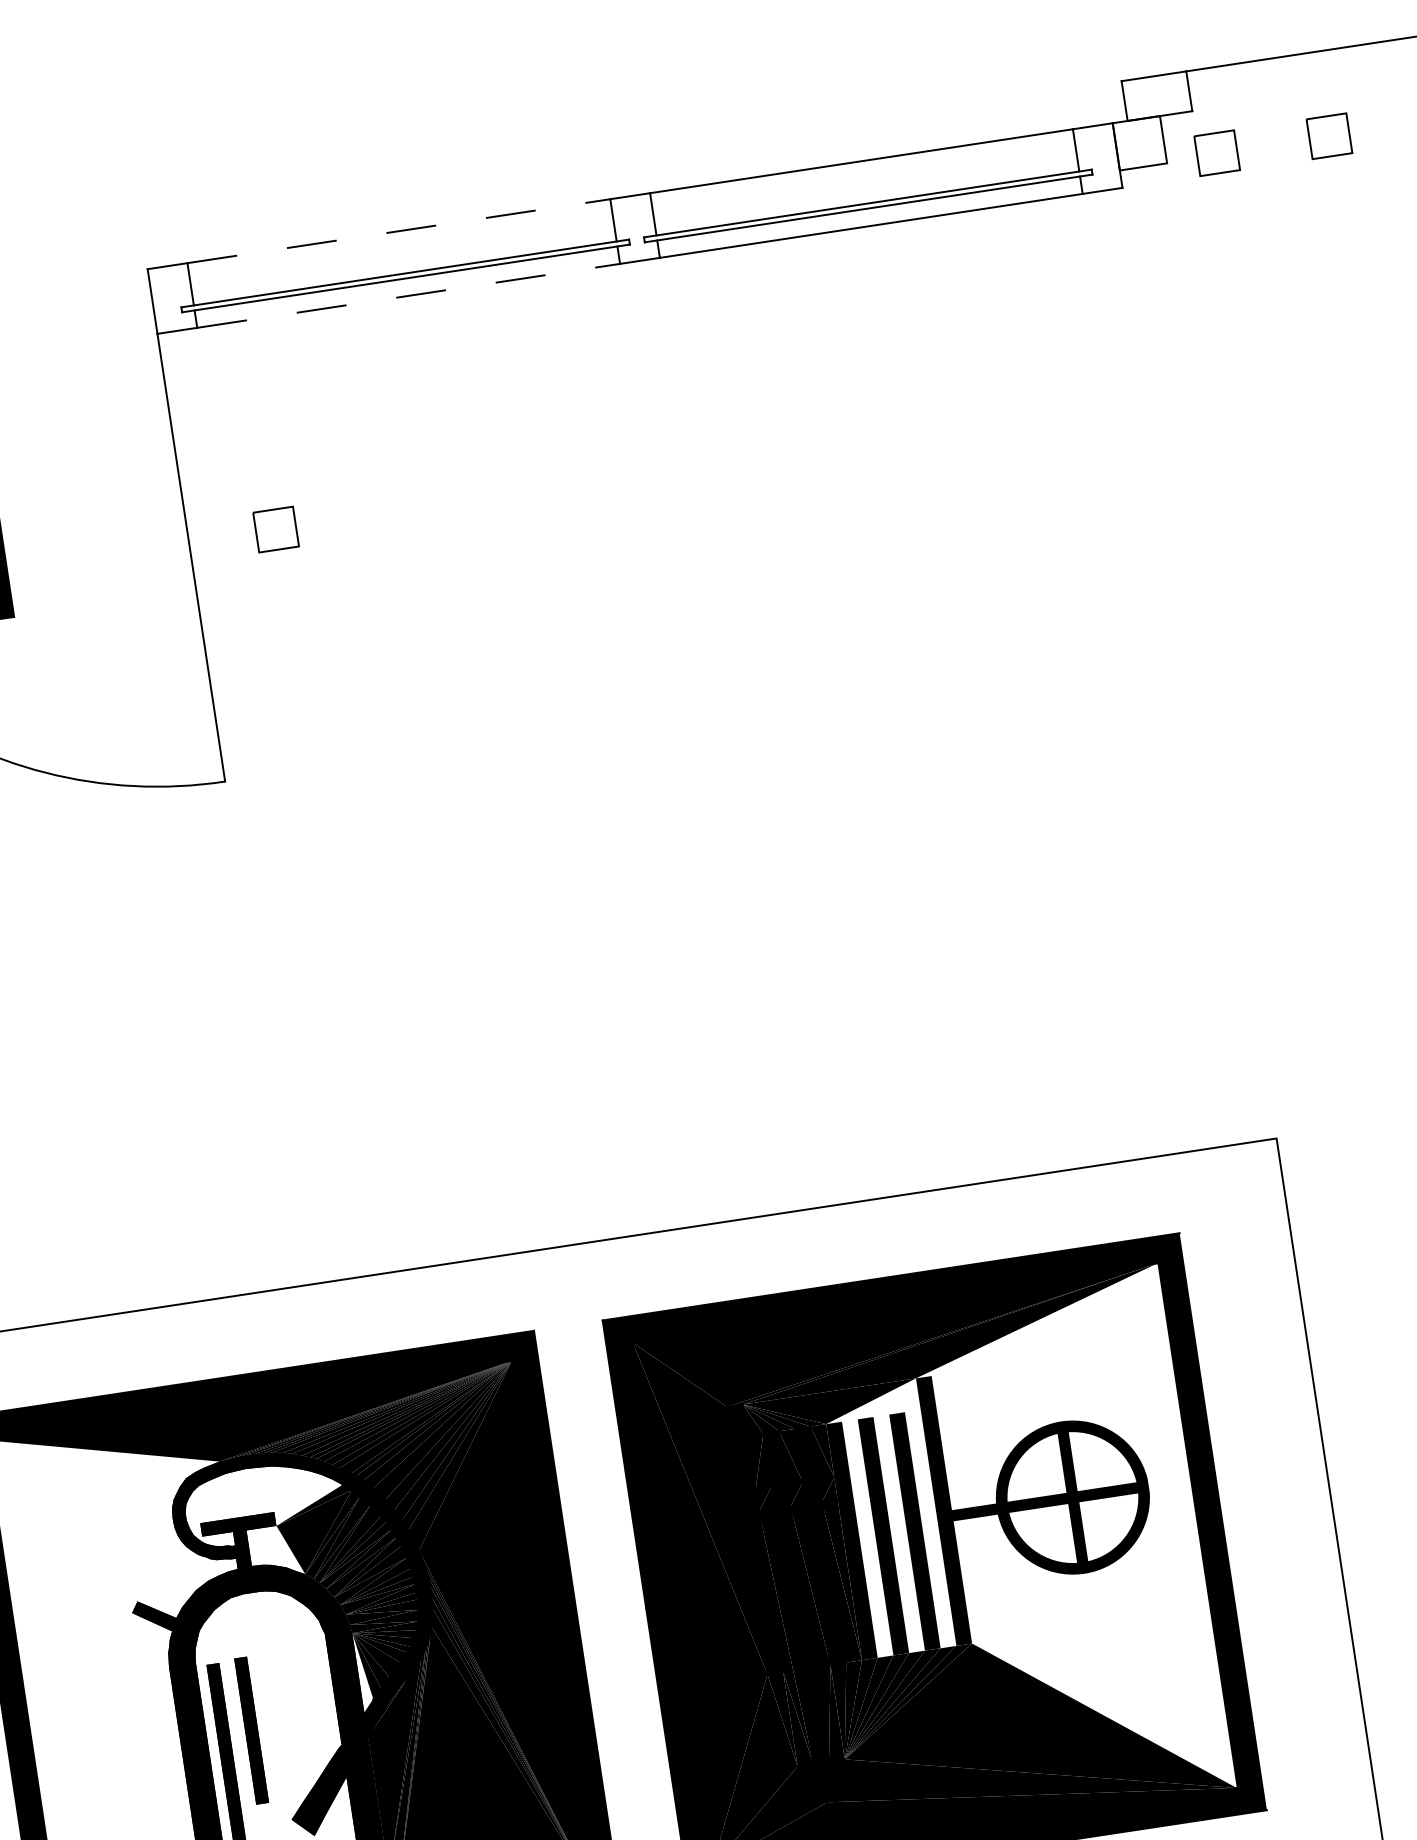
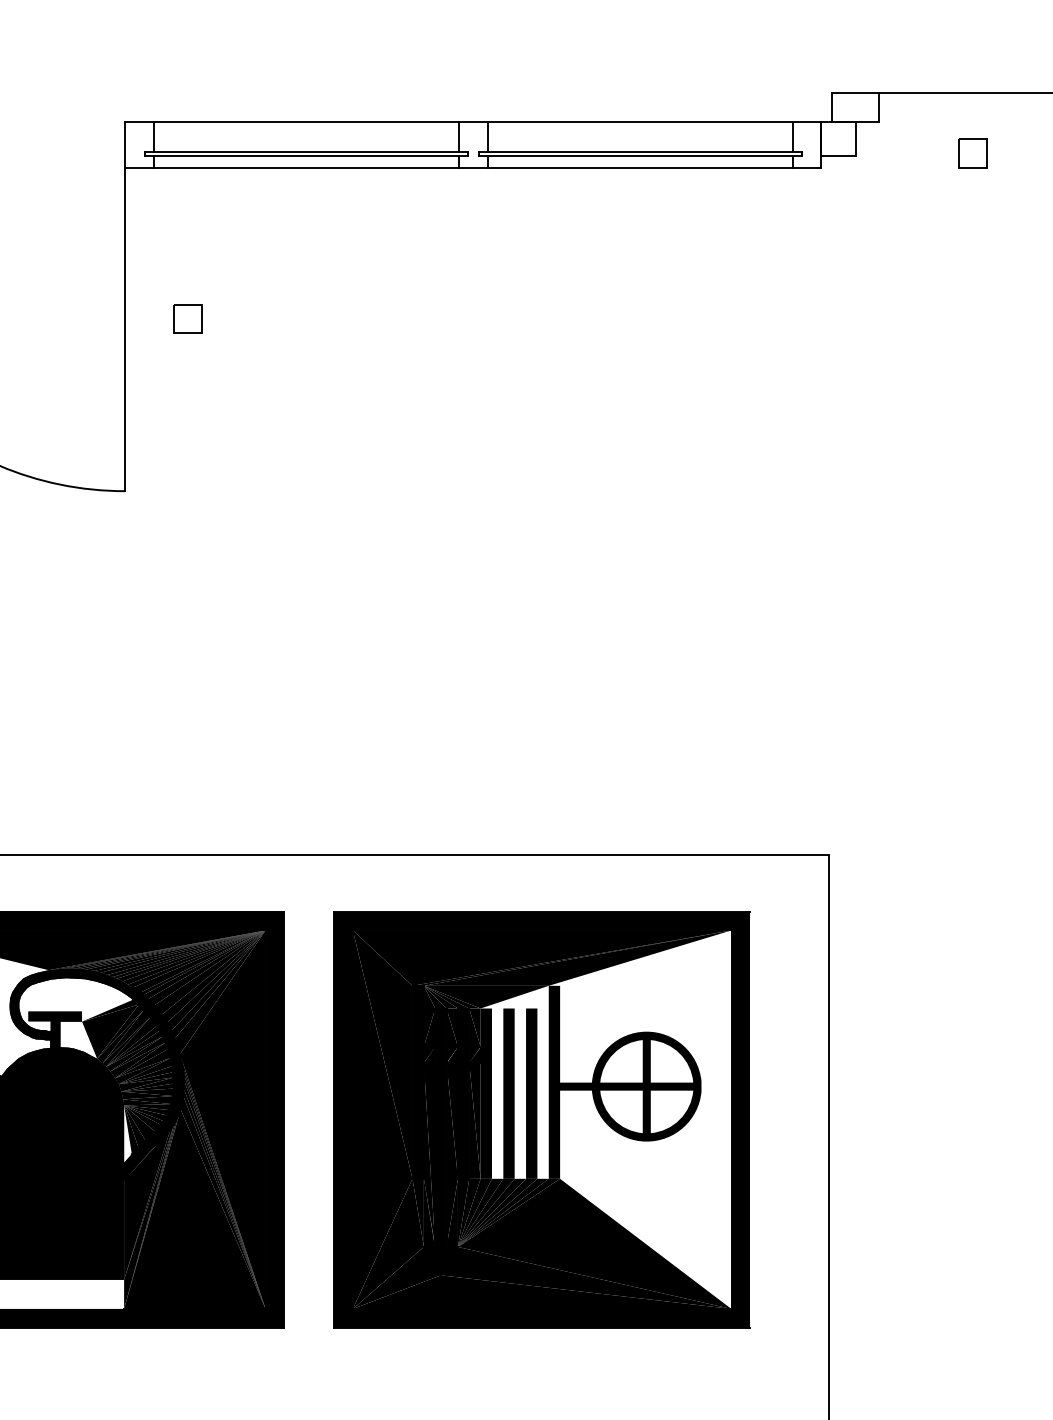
part: (1216, 152) -> (891, 153), removed
line: (398, 231) -> (306, 121), dashed -> solid
line: (408, 296) -> (306, 168), dashed -> solid

